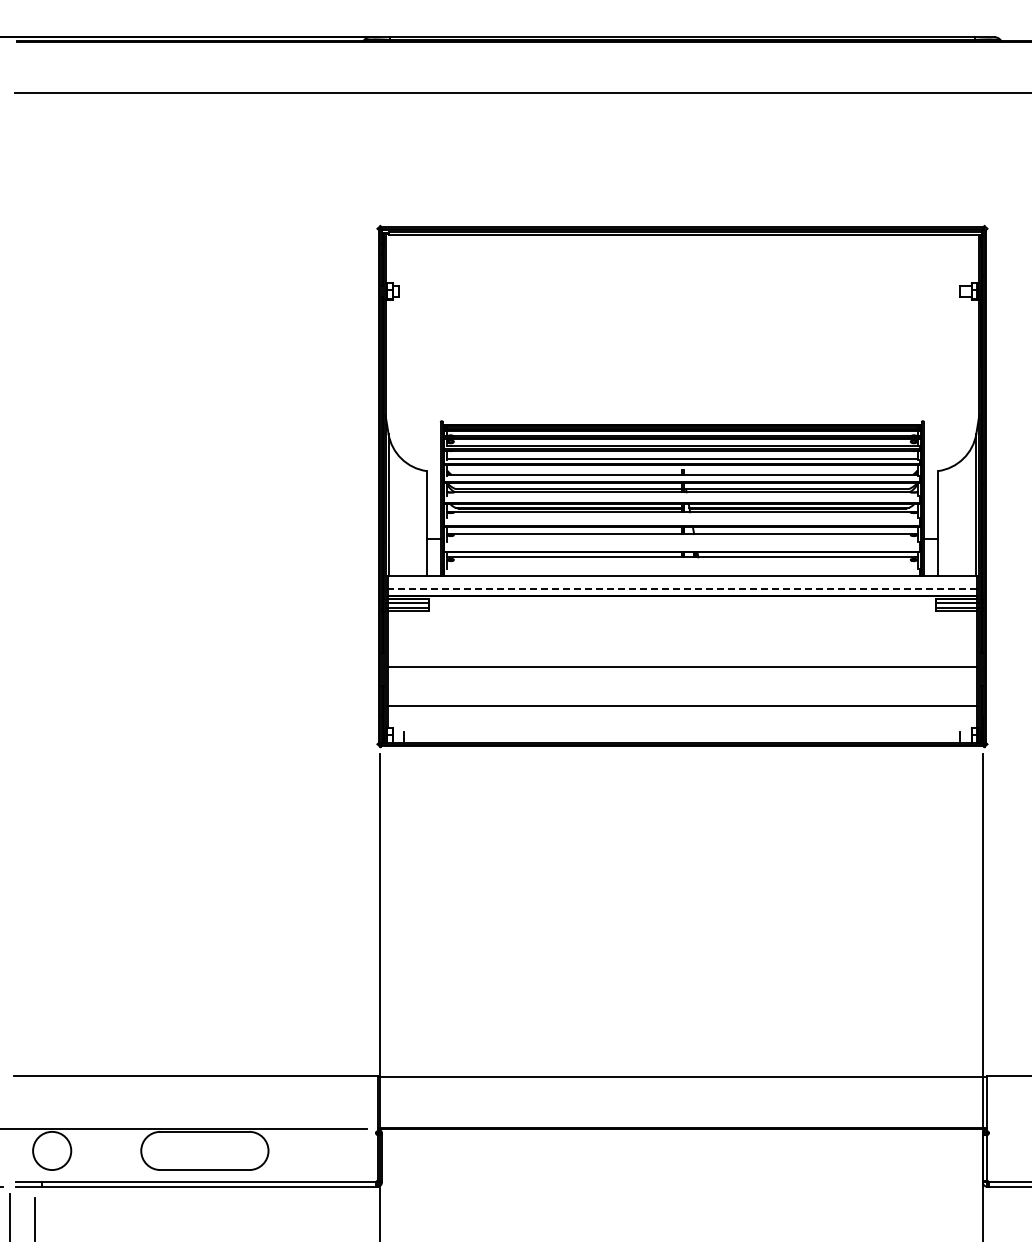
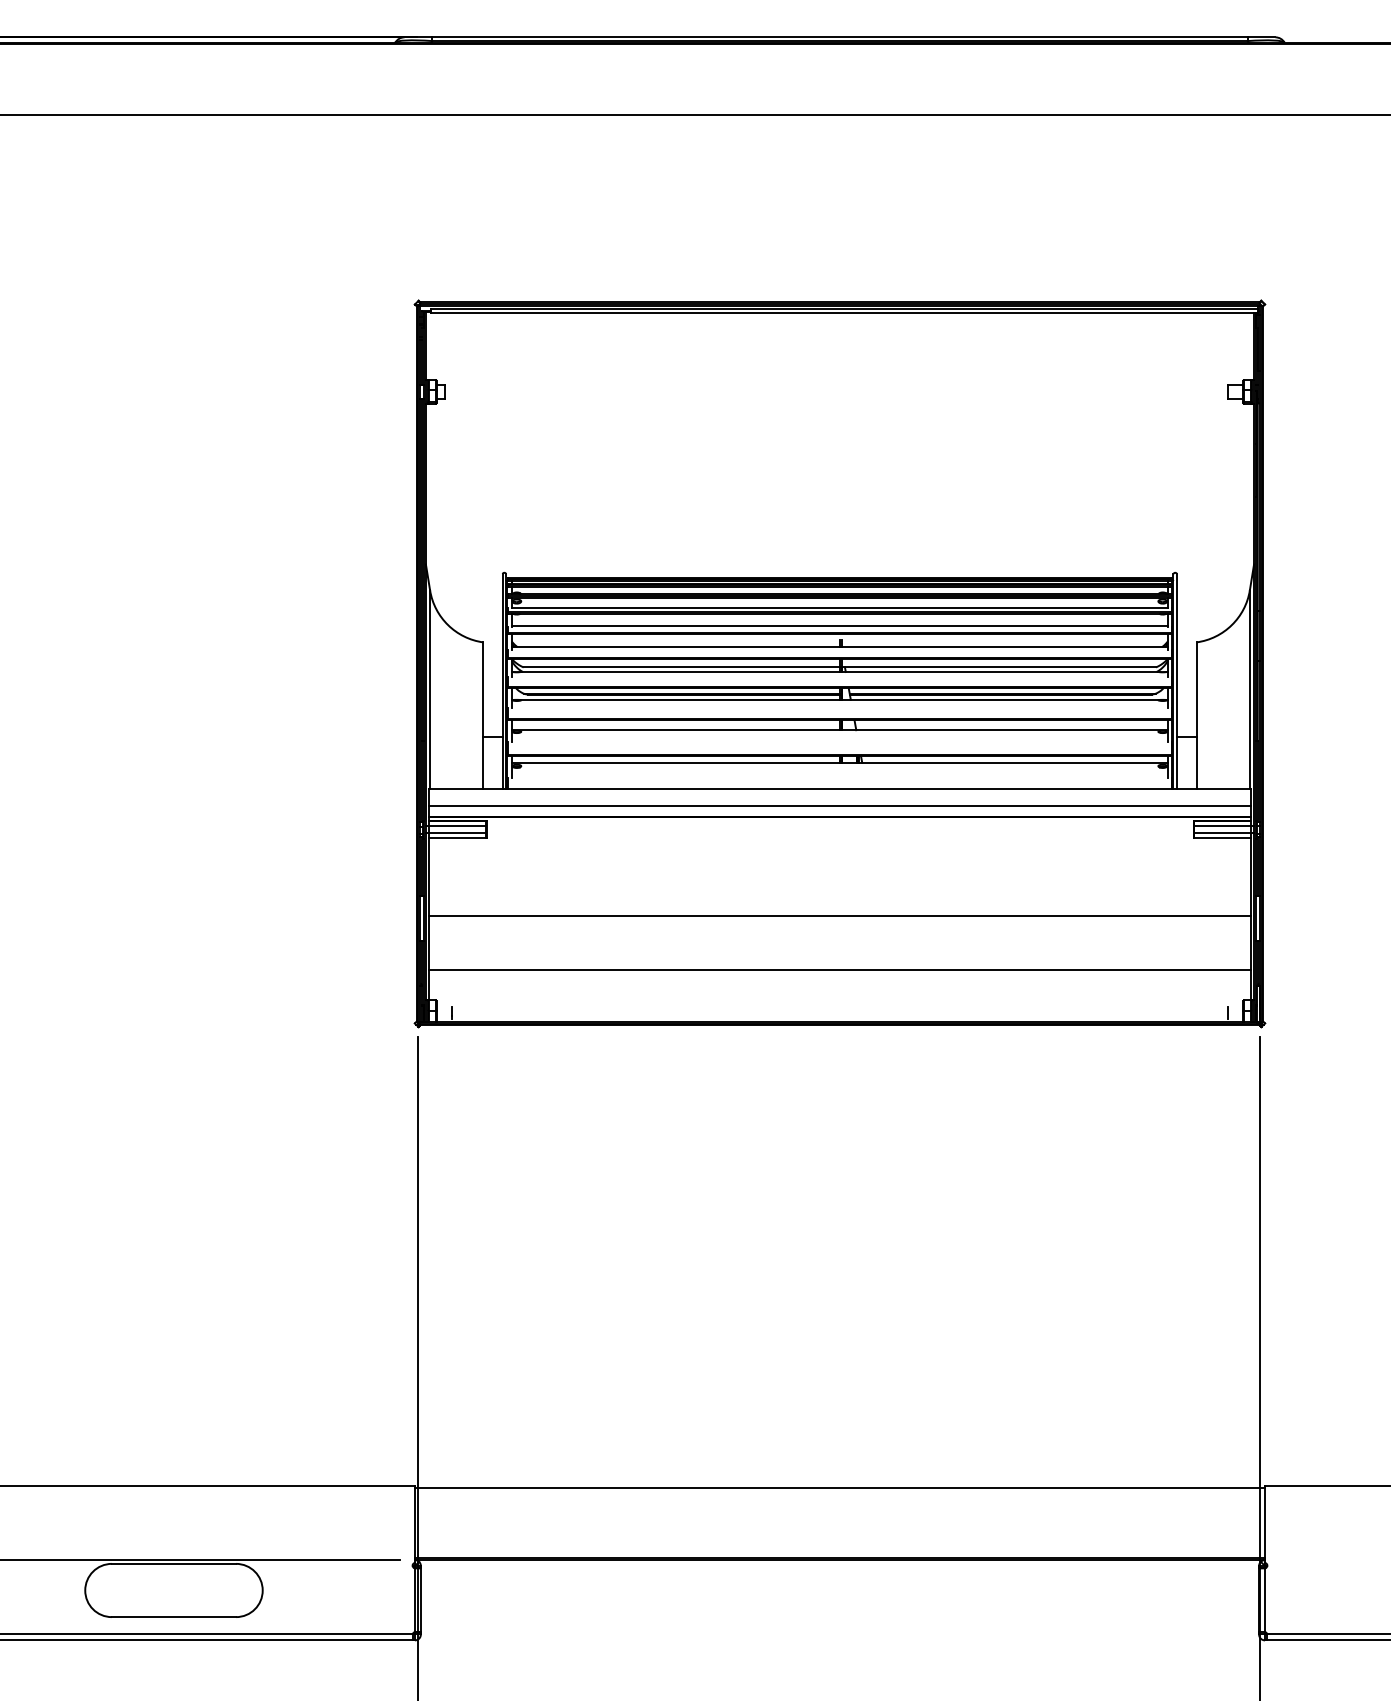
line: (682, 588) -> (840, 806), dashed -> solid

